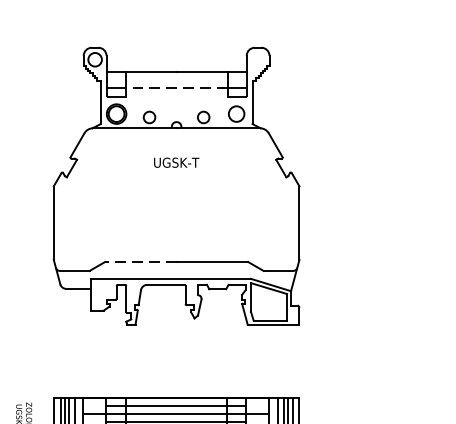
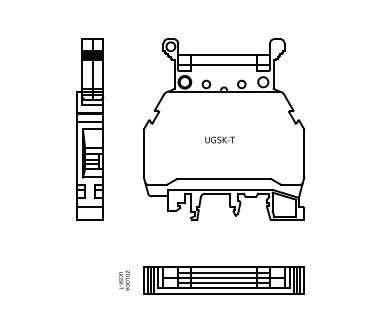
line: (175, 88) -> (223, 65), dashed -> solid
text: (175, 161) -> (219, 139), moved
line: (140, 261) -> (200, 178), dashed -> solid

